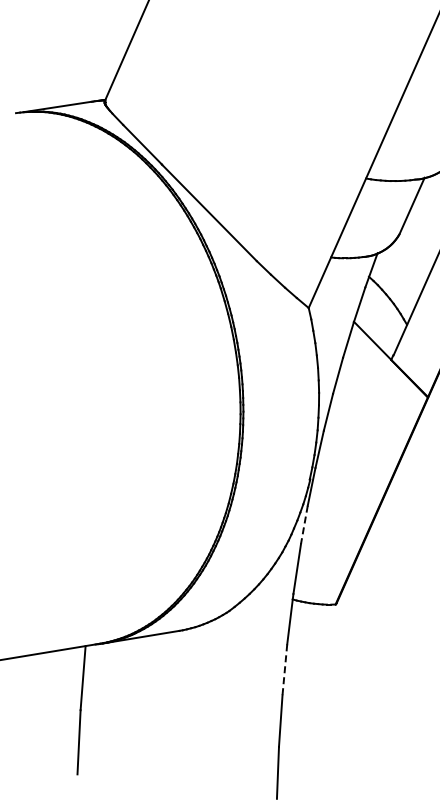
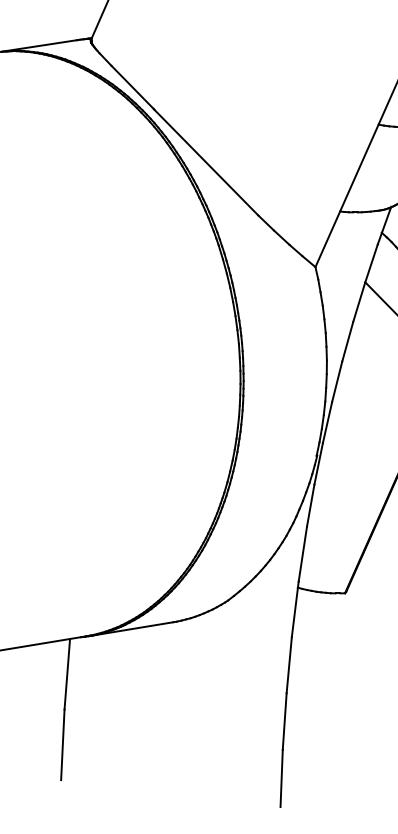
line: (304, 525) -> (310, 506), dashed -> solid
line: (284, 669) -> (288, 664), dashed -> solid

